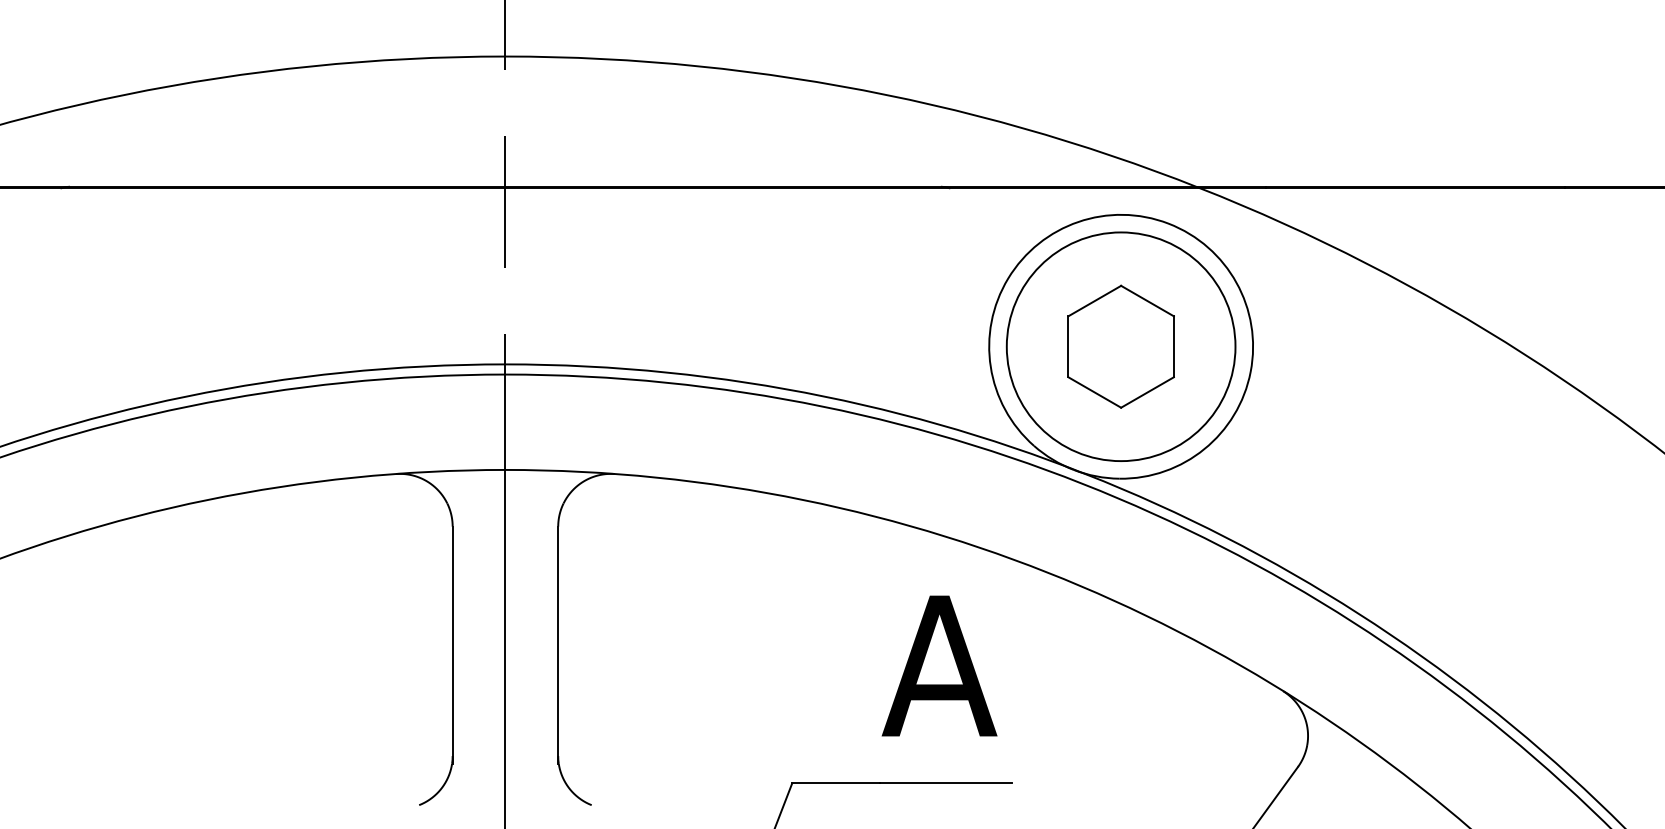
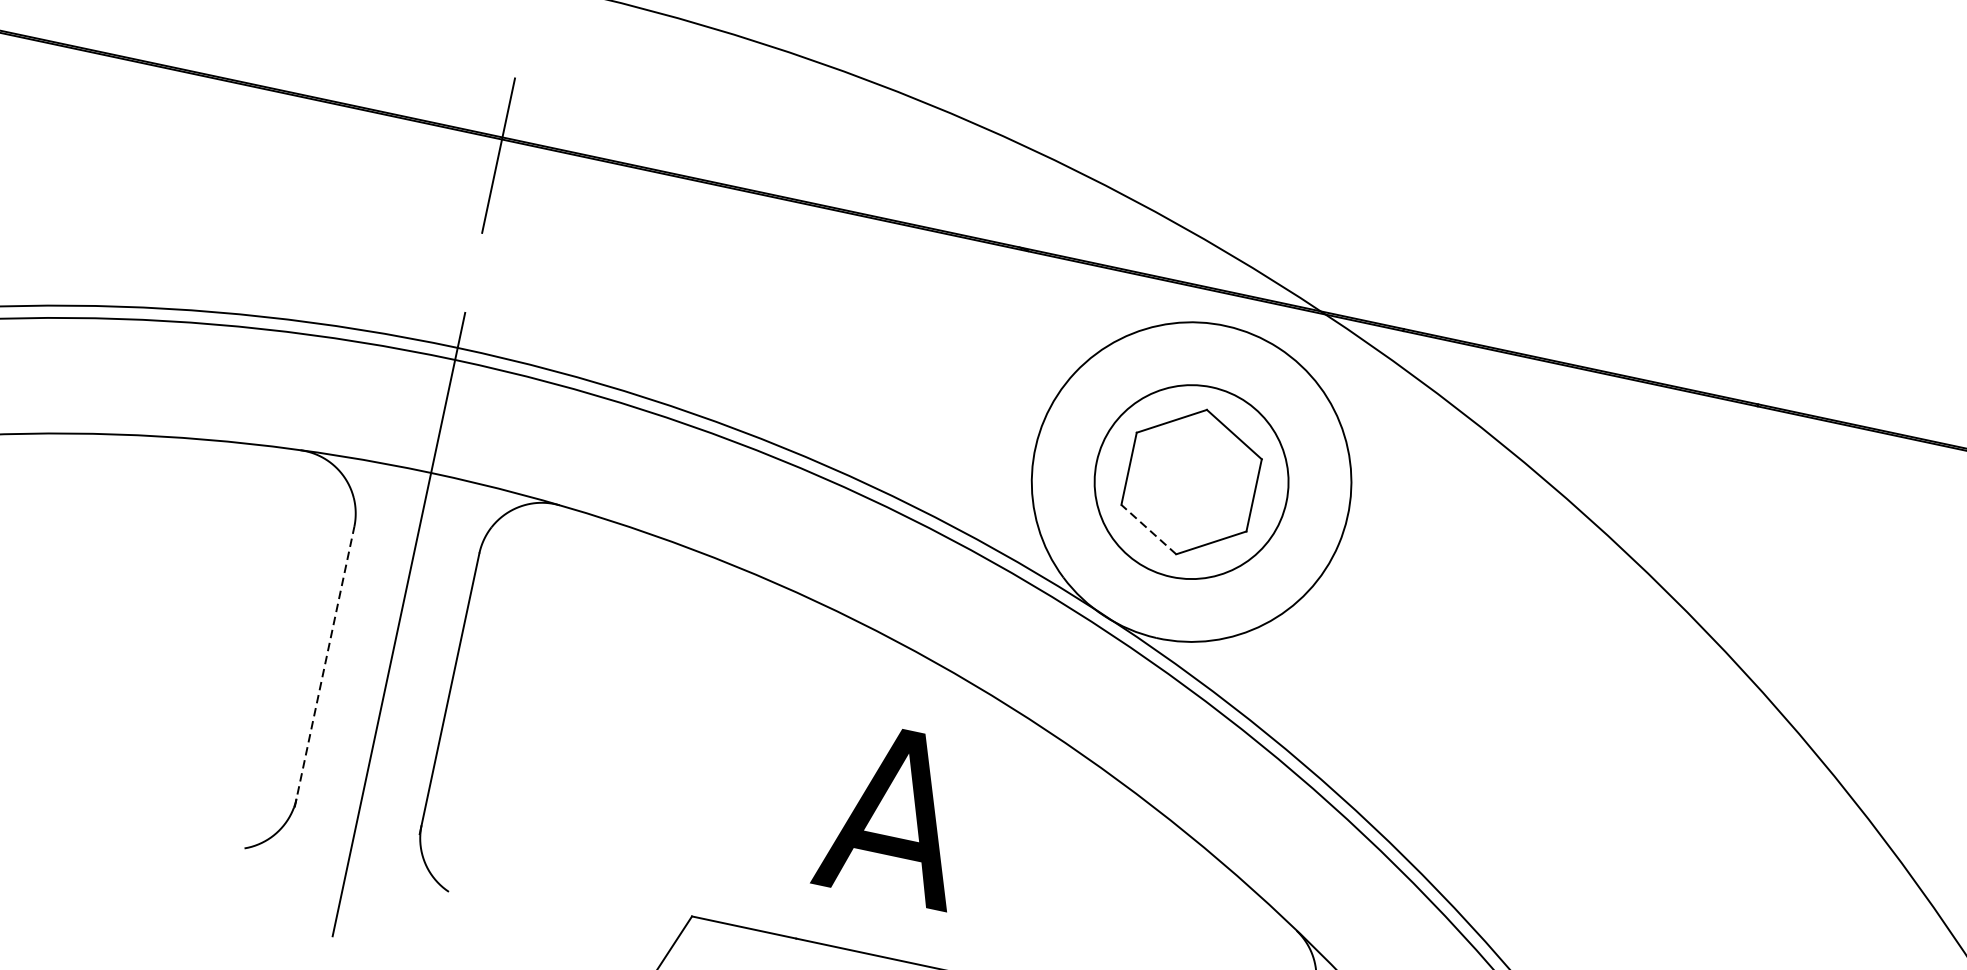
circle: (1120, 346) -> (1190, 481), size x0.7
line: (1094, 392) -> (1148, 529), solid -> dashed
line: (452, 644) -> (324, 666), solid -> dashed

